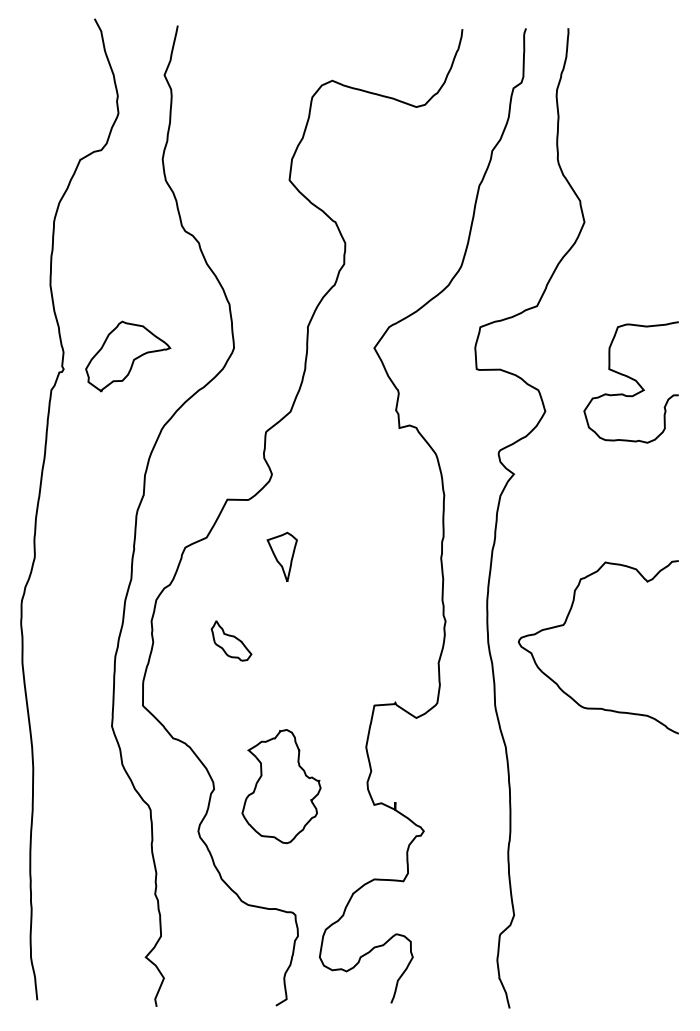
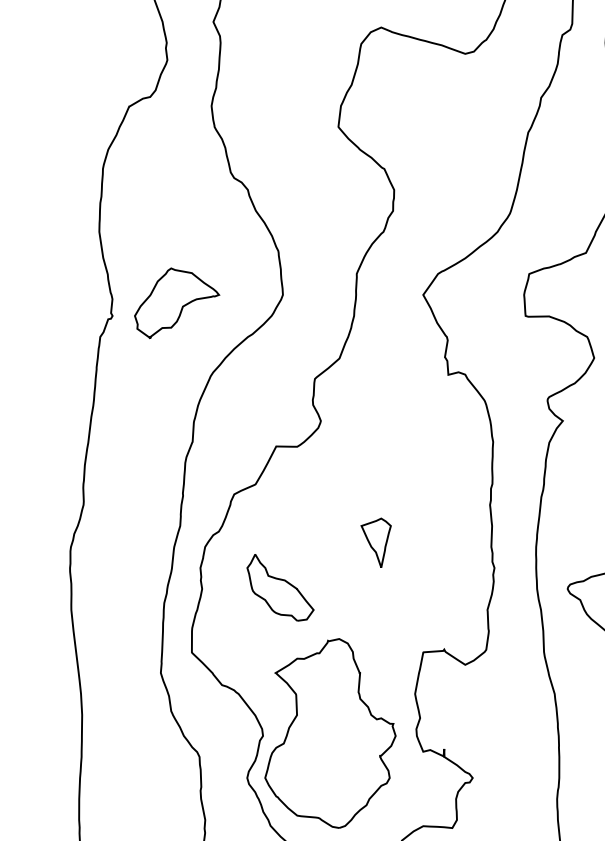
part: (281, 556) -> (375, 542), moved
part: (231, 640) -> (280, 587), size x1.67
part: (281, 786) -> (330, 733), size x1.67

